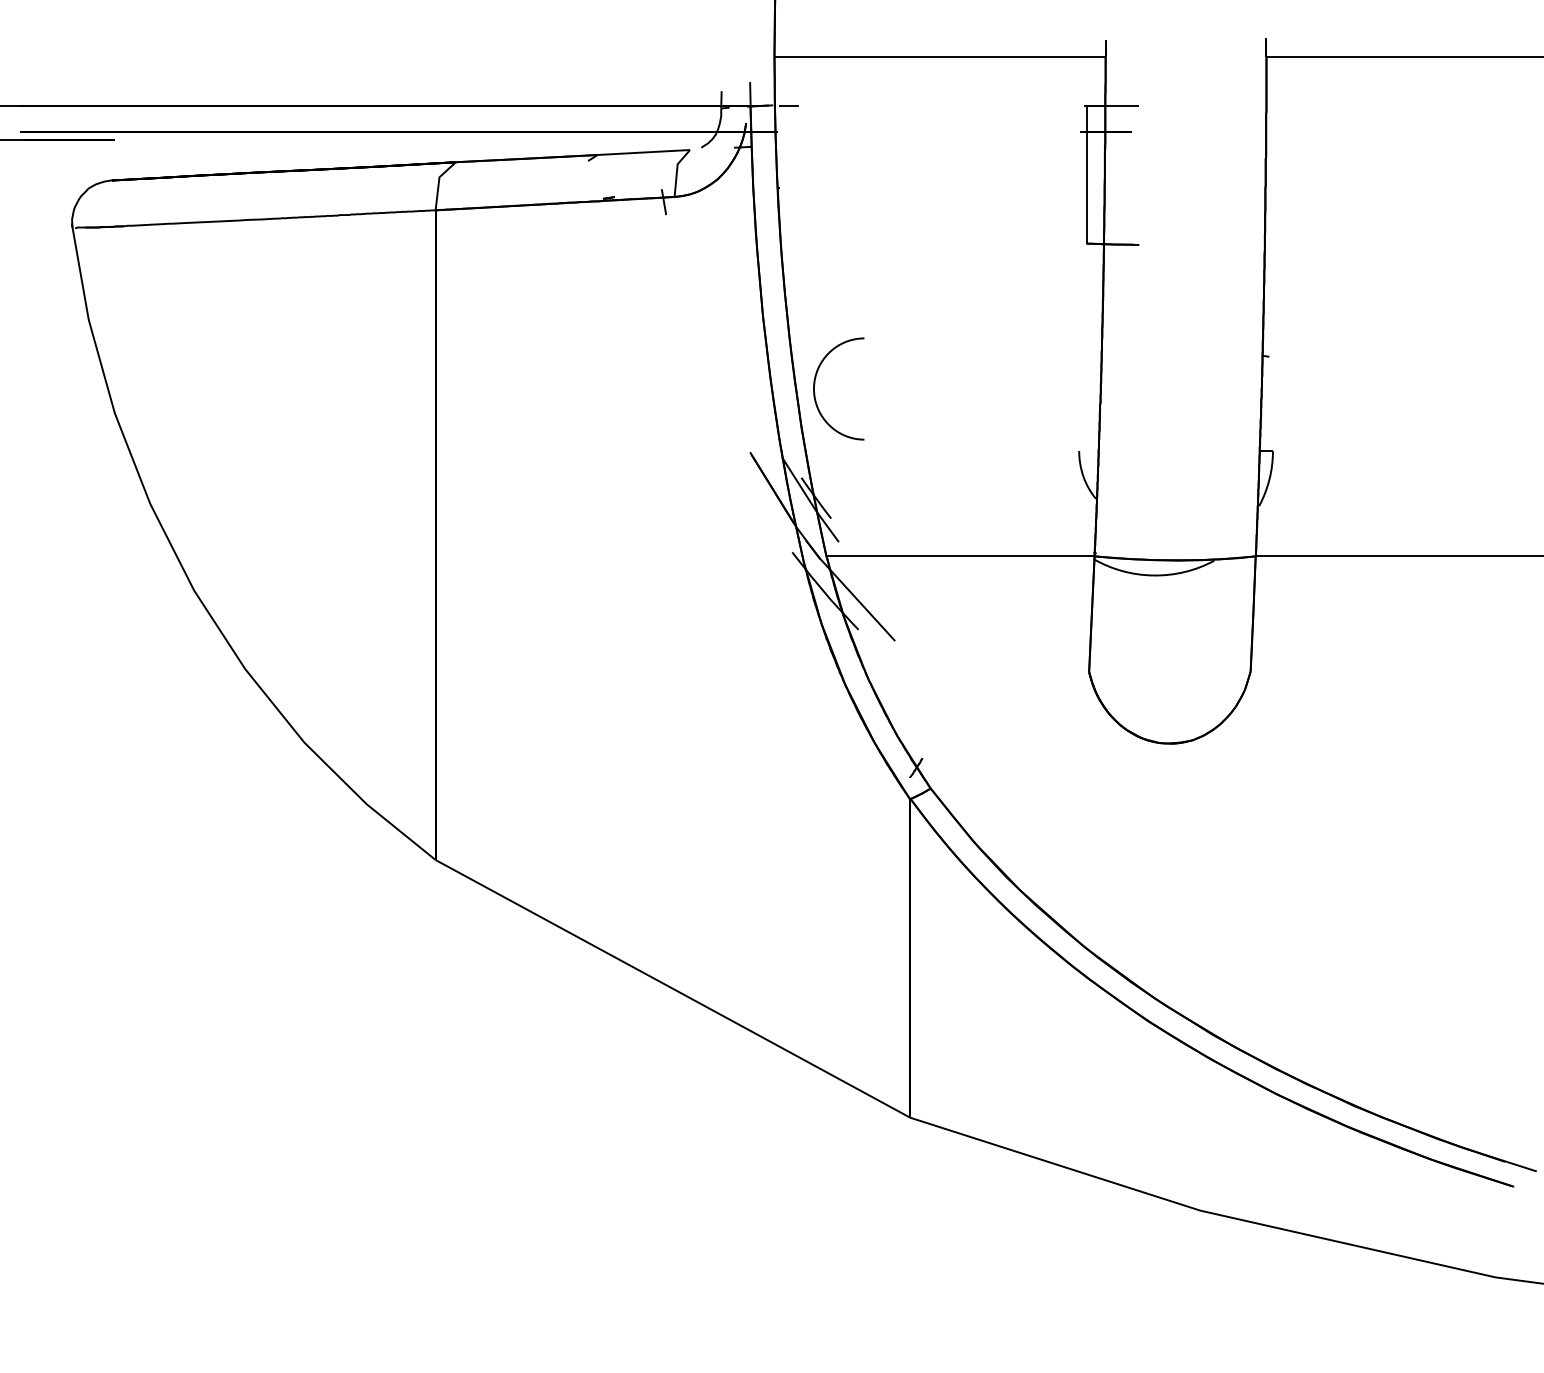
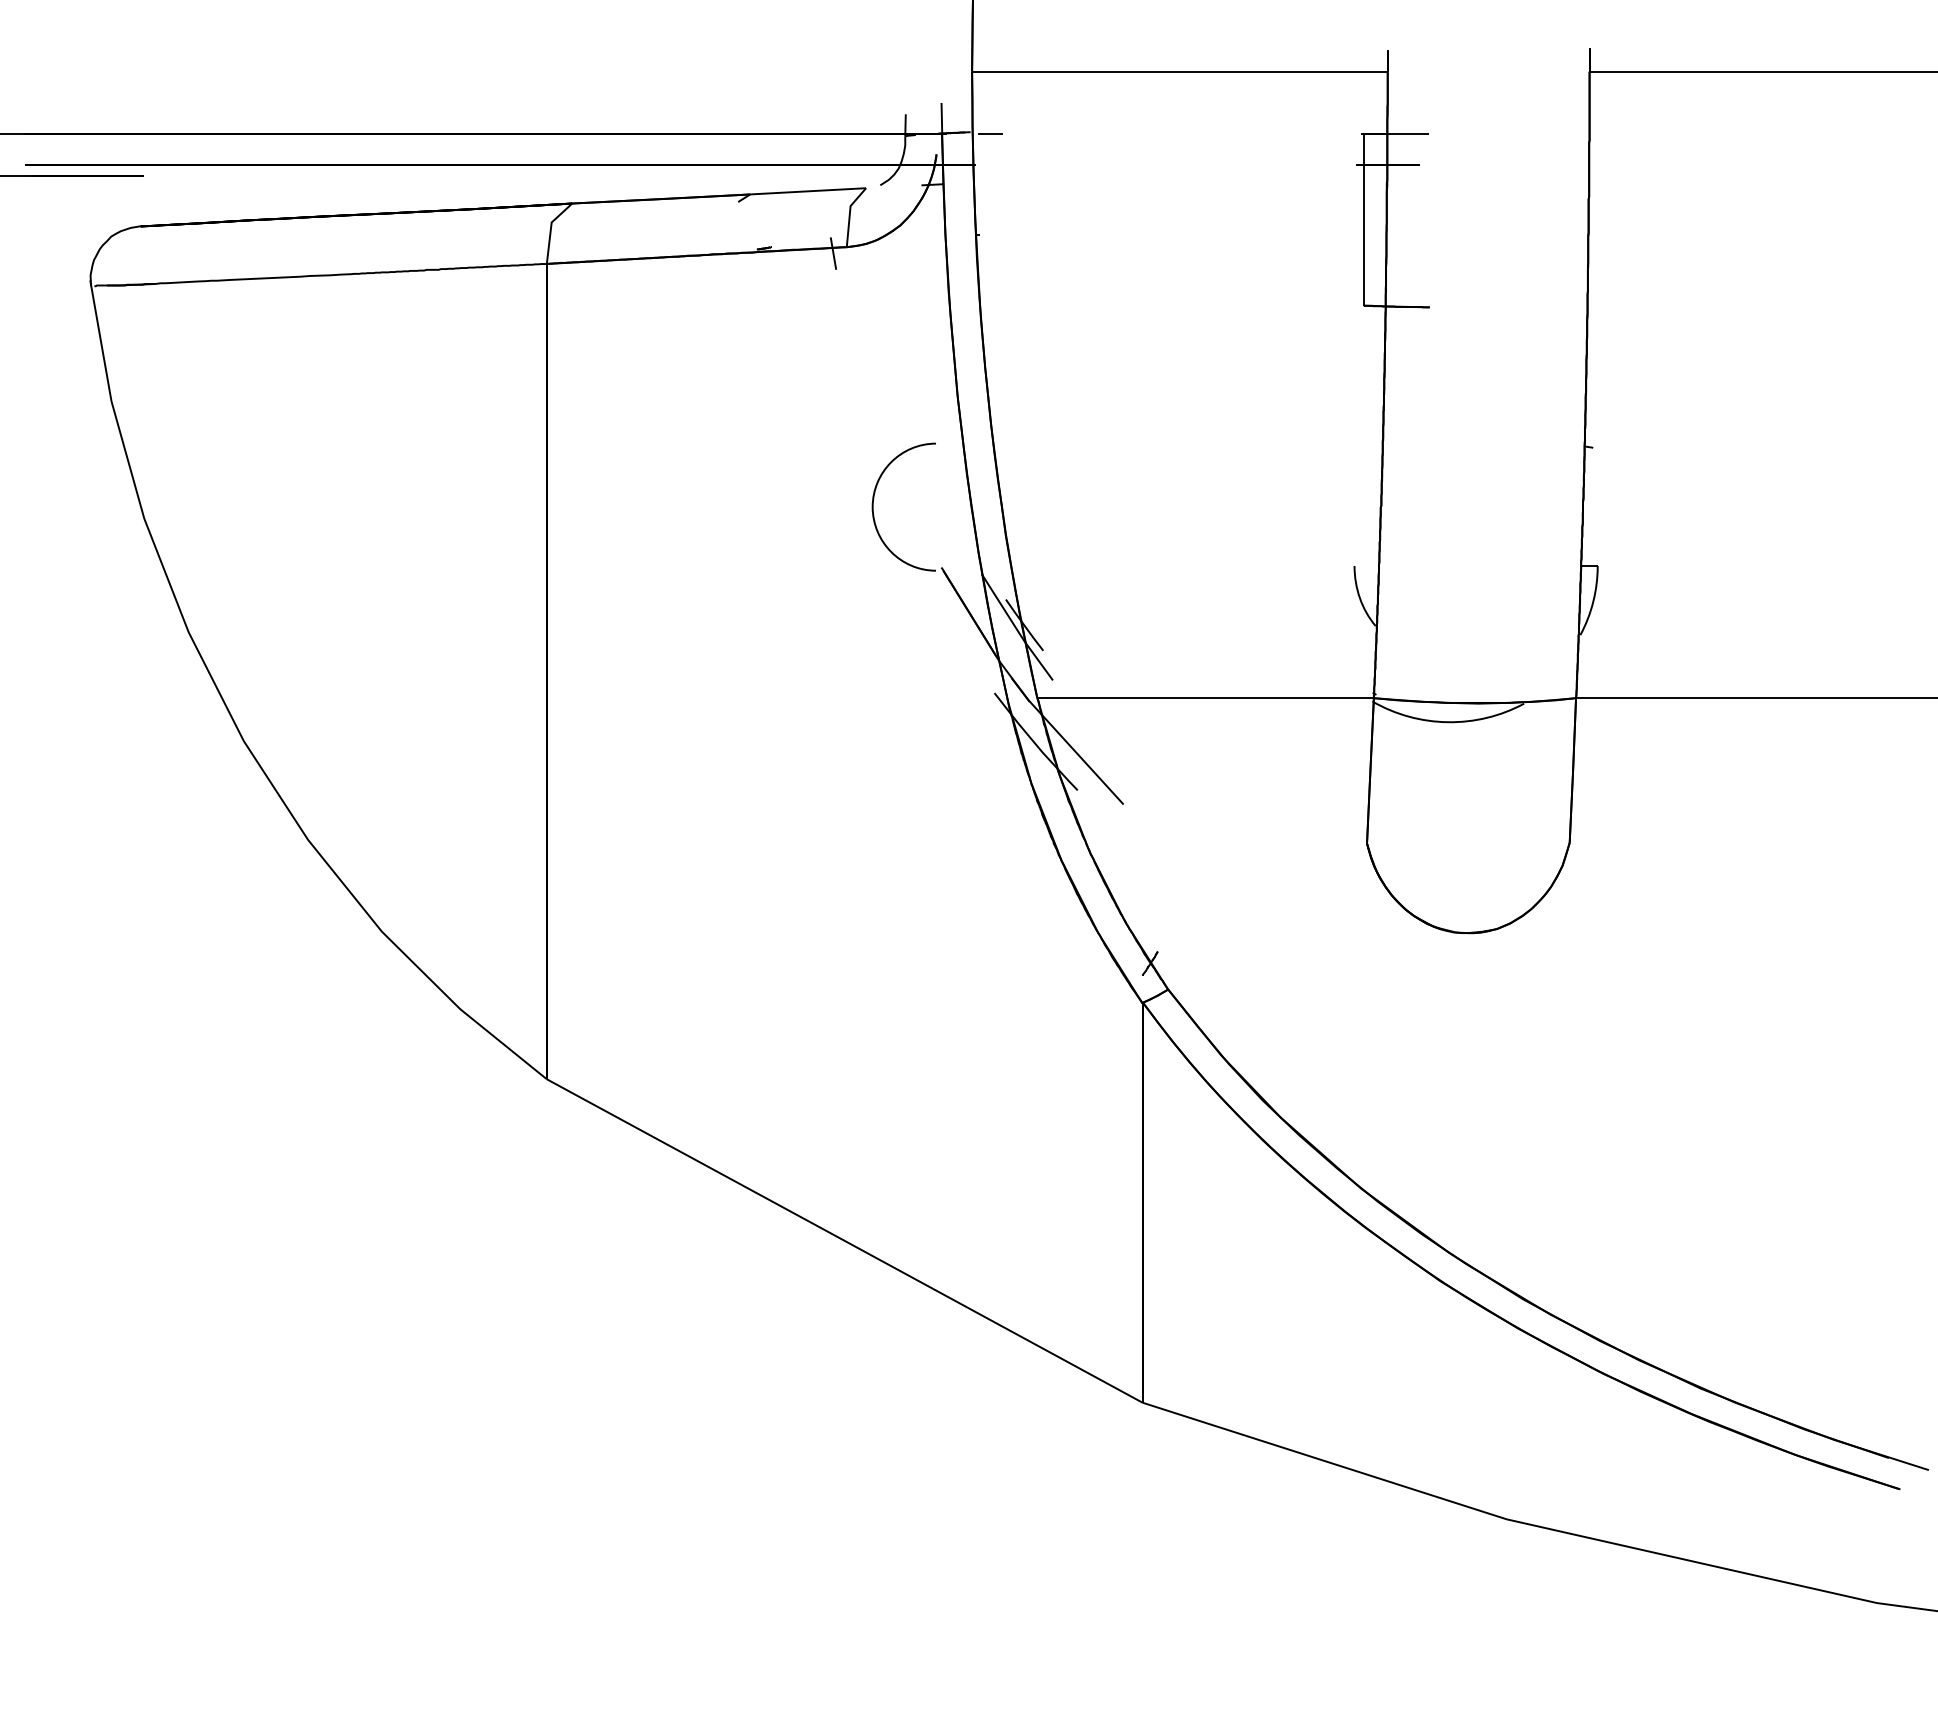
curve: (815, 382) -> (874, 499), moved

